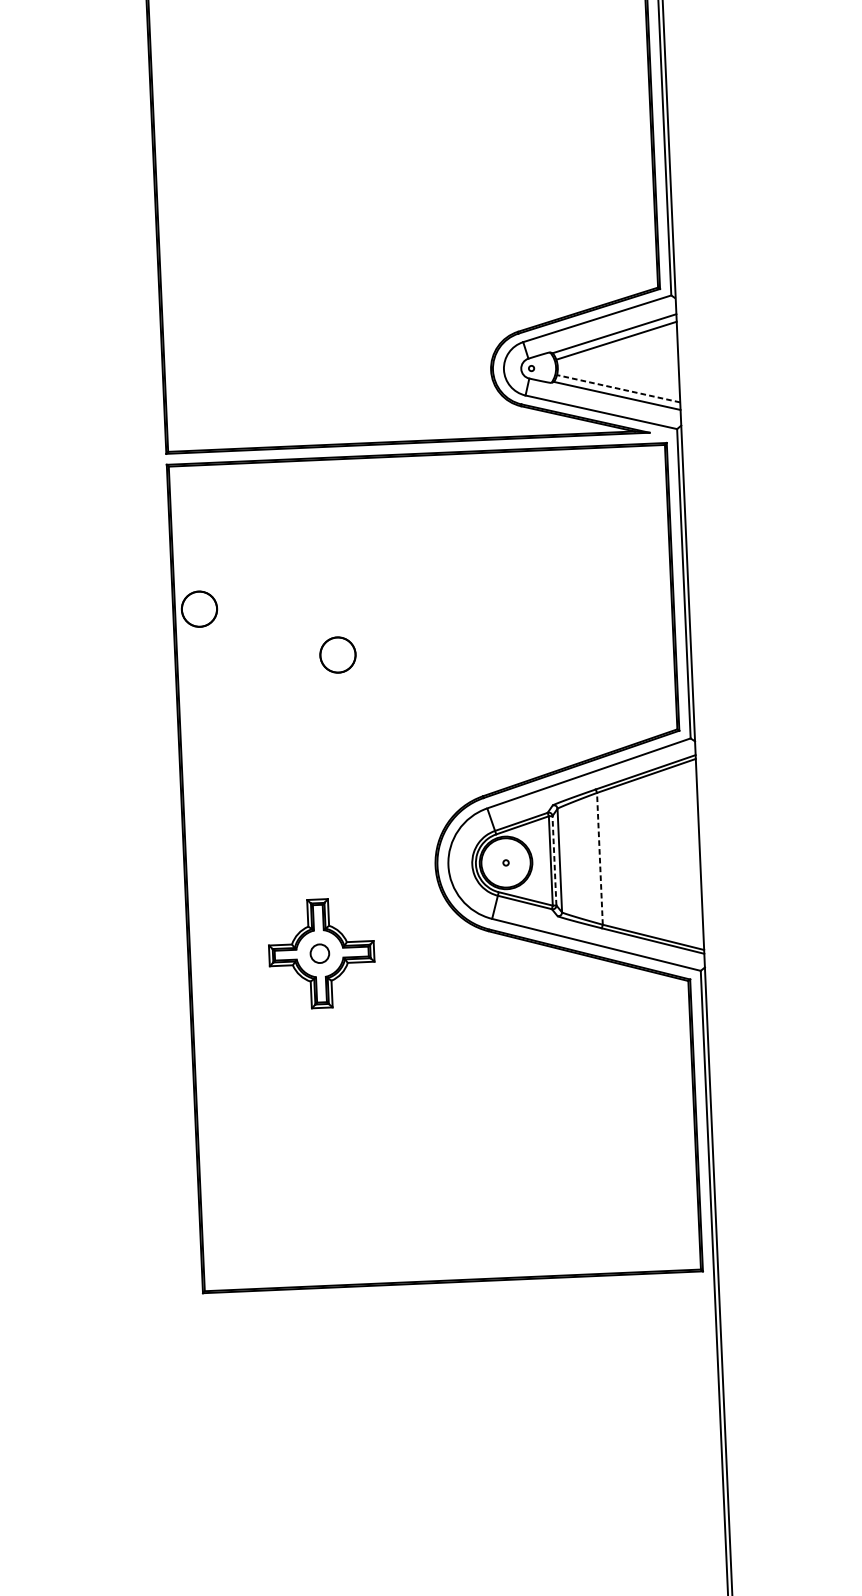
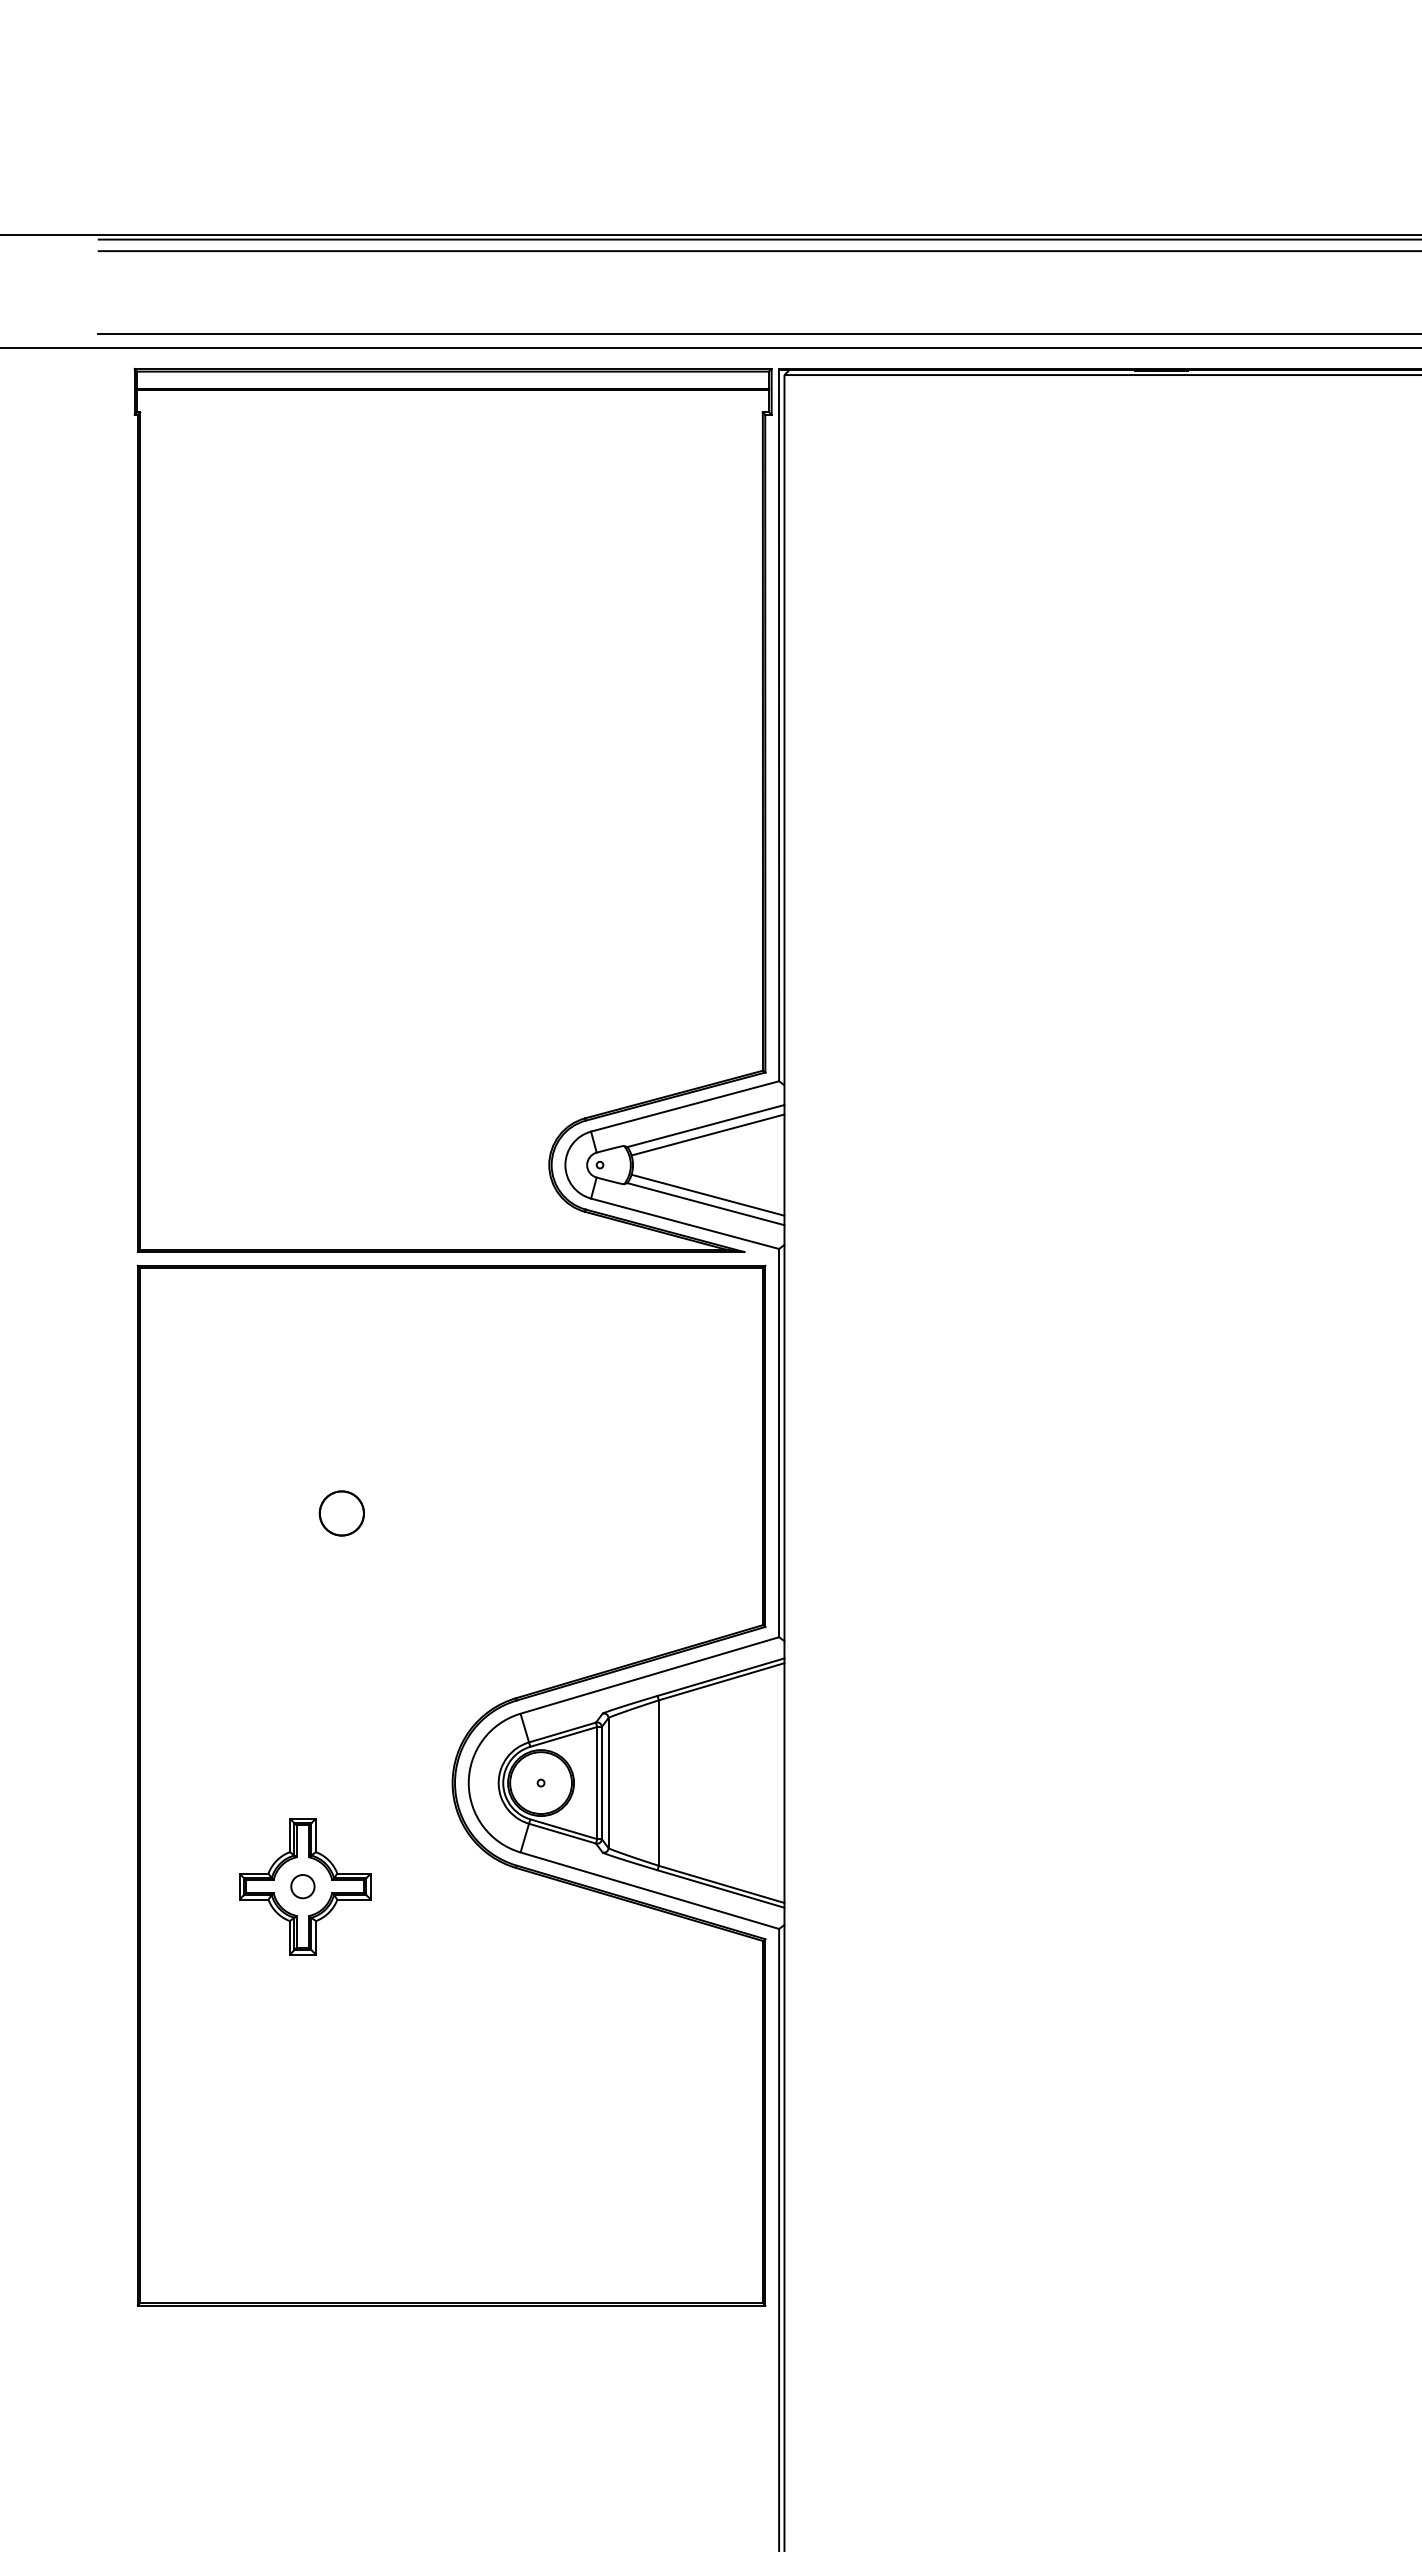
line: (618, 388) -> (707, 1195), dashed -> solid
circle: (199, 609) -> (170, 1448), removed
line: (599, 859) -> (658, 1783), dashed -> solid
line: (554, 860) -> (601, 1782), dashed -> solid

